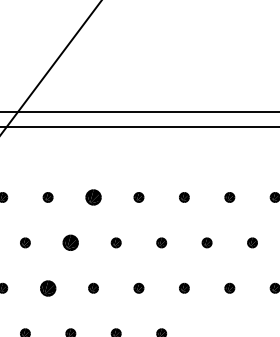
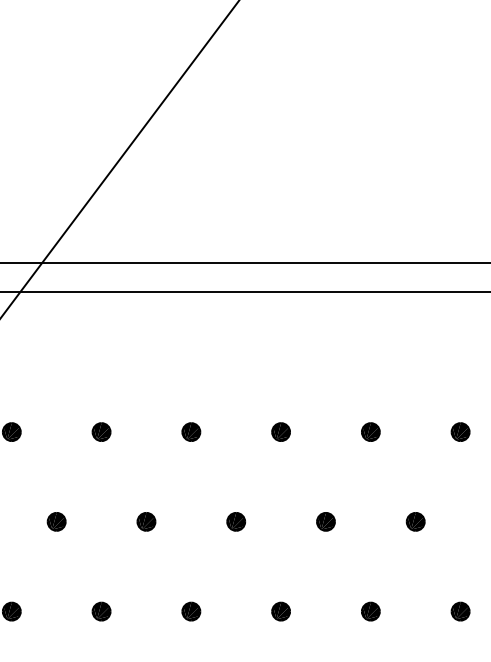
part: (93, 197) -> (191, 432), size x0.62
part: (70, 242) -> (145, 521), size x0.62
part: (47, 287) -> (100, 609), size x0.62

